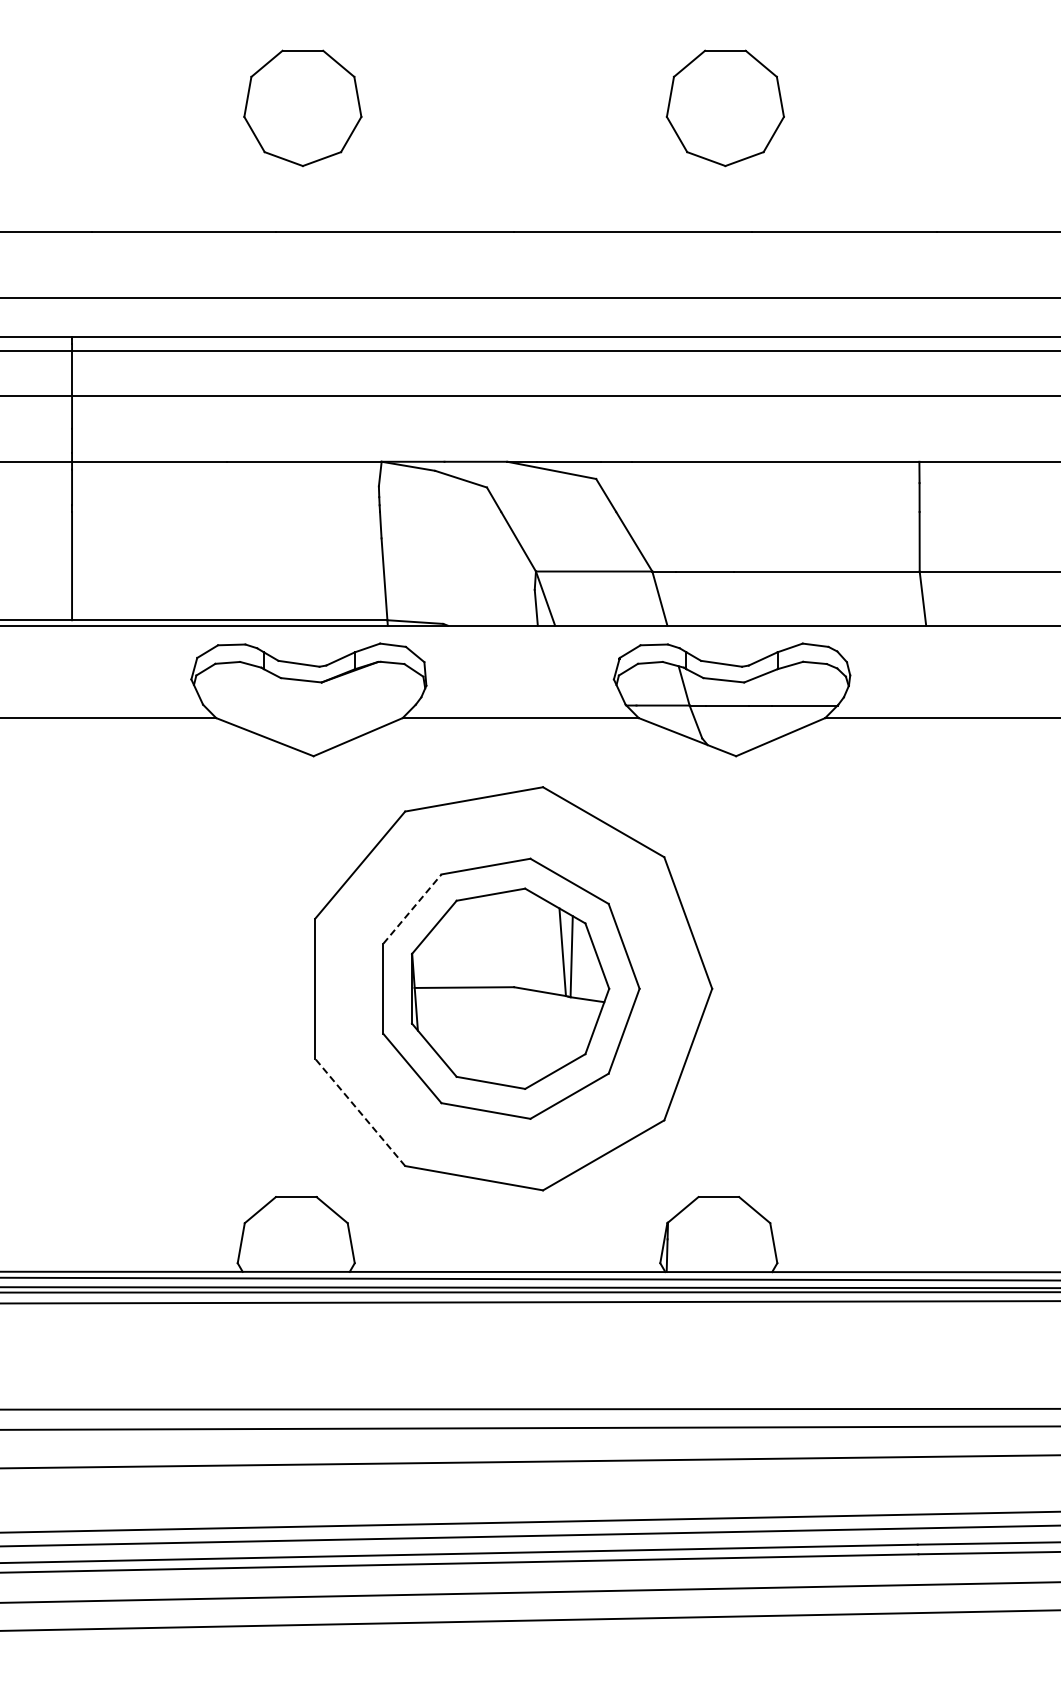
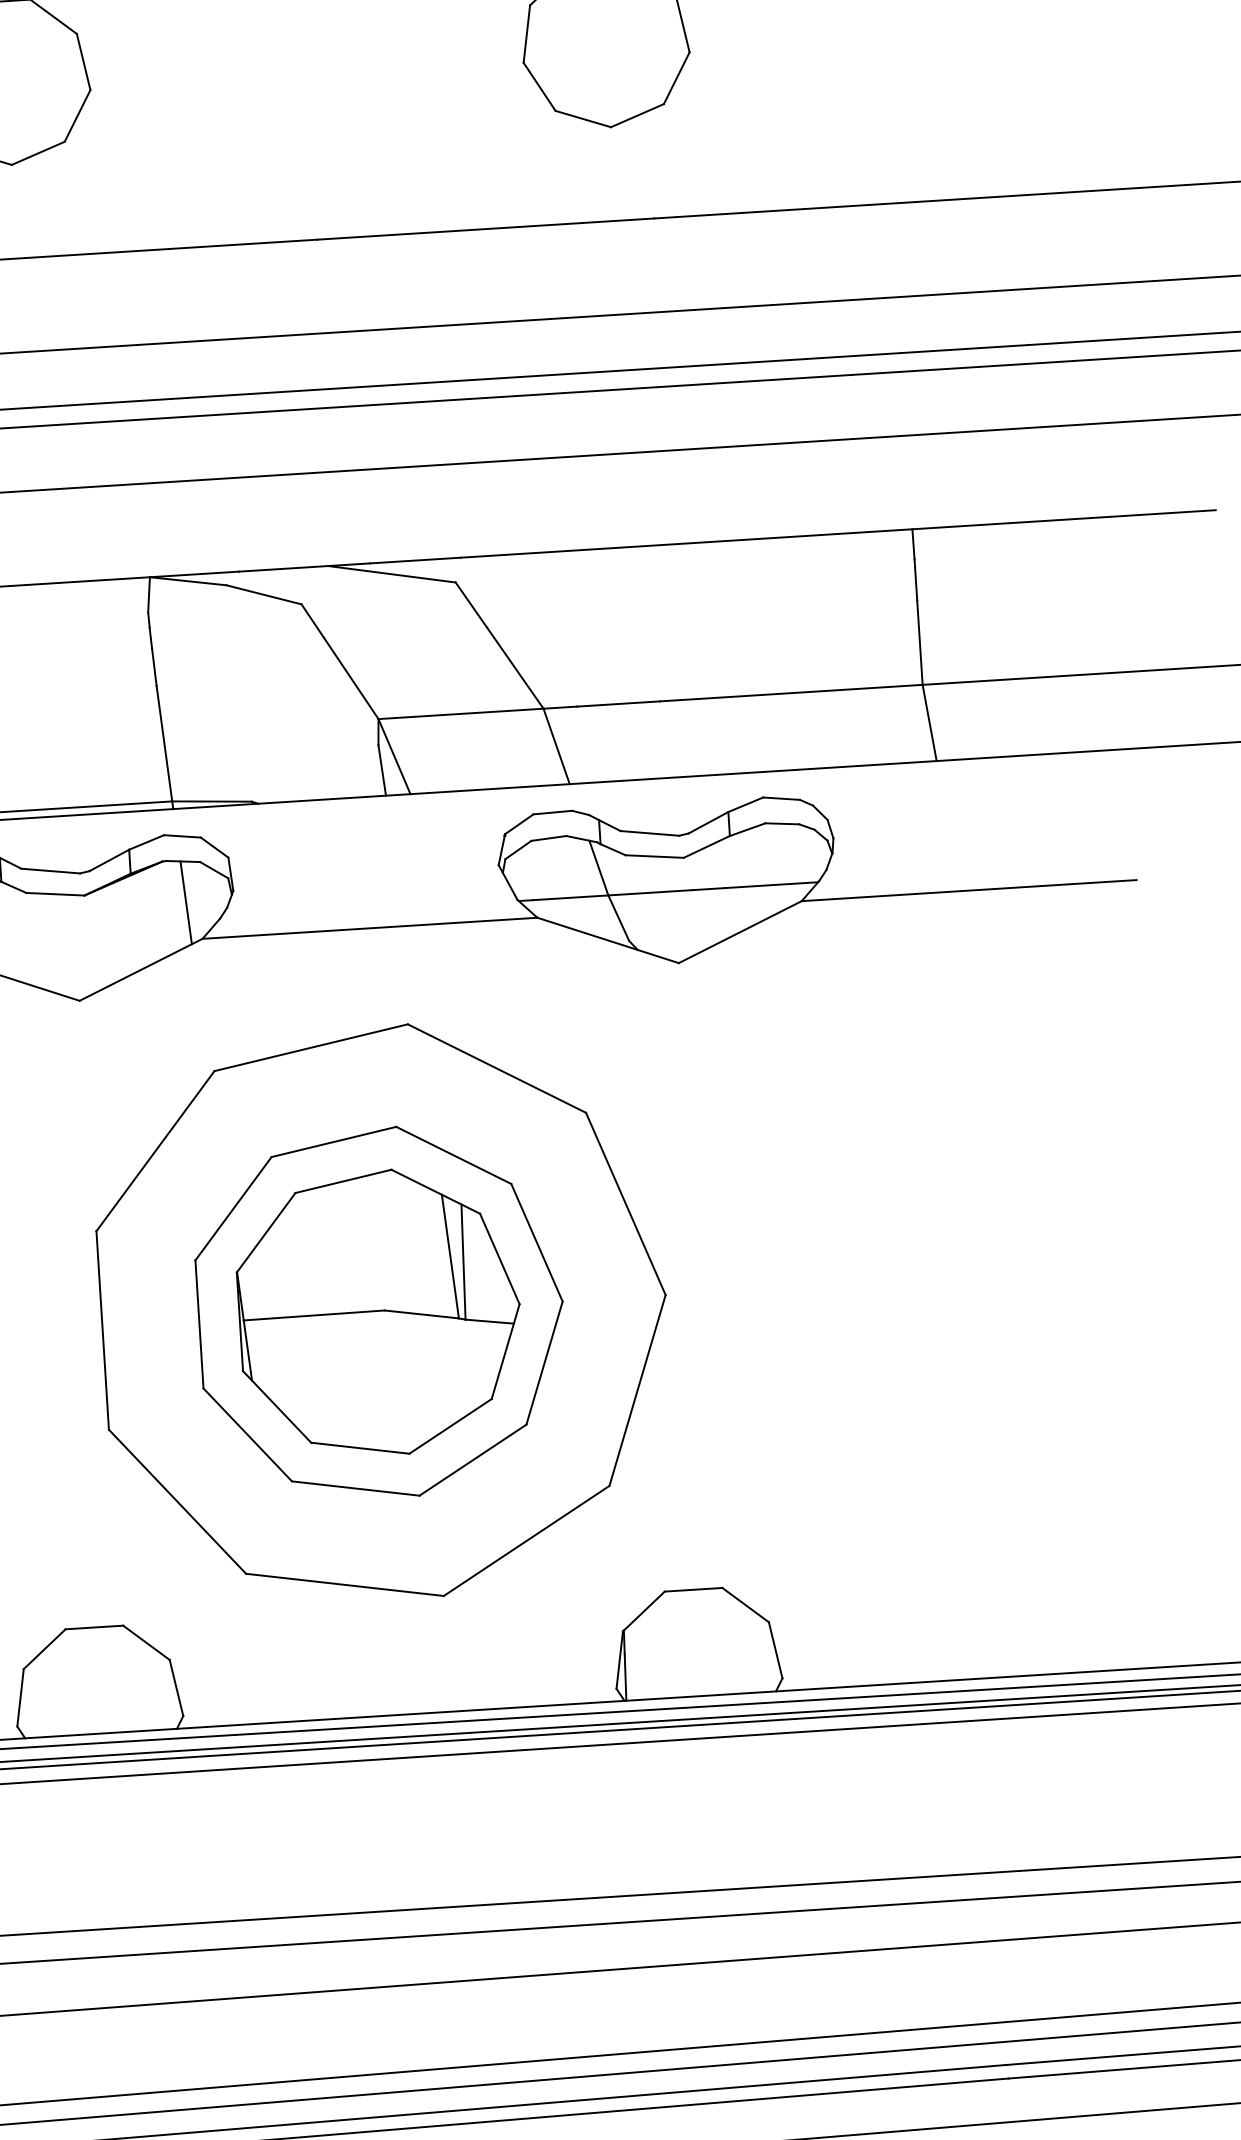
line: (392, 691) -> (185, 902), added
line: (412, 908) -> (233, 1207), dashed -> solid
line: (359, 1112) -> (176, 1501), dashed -> solid

